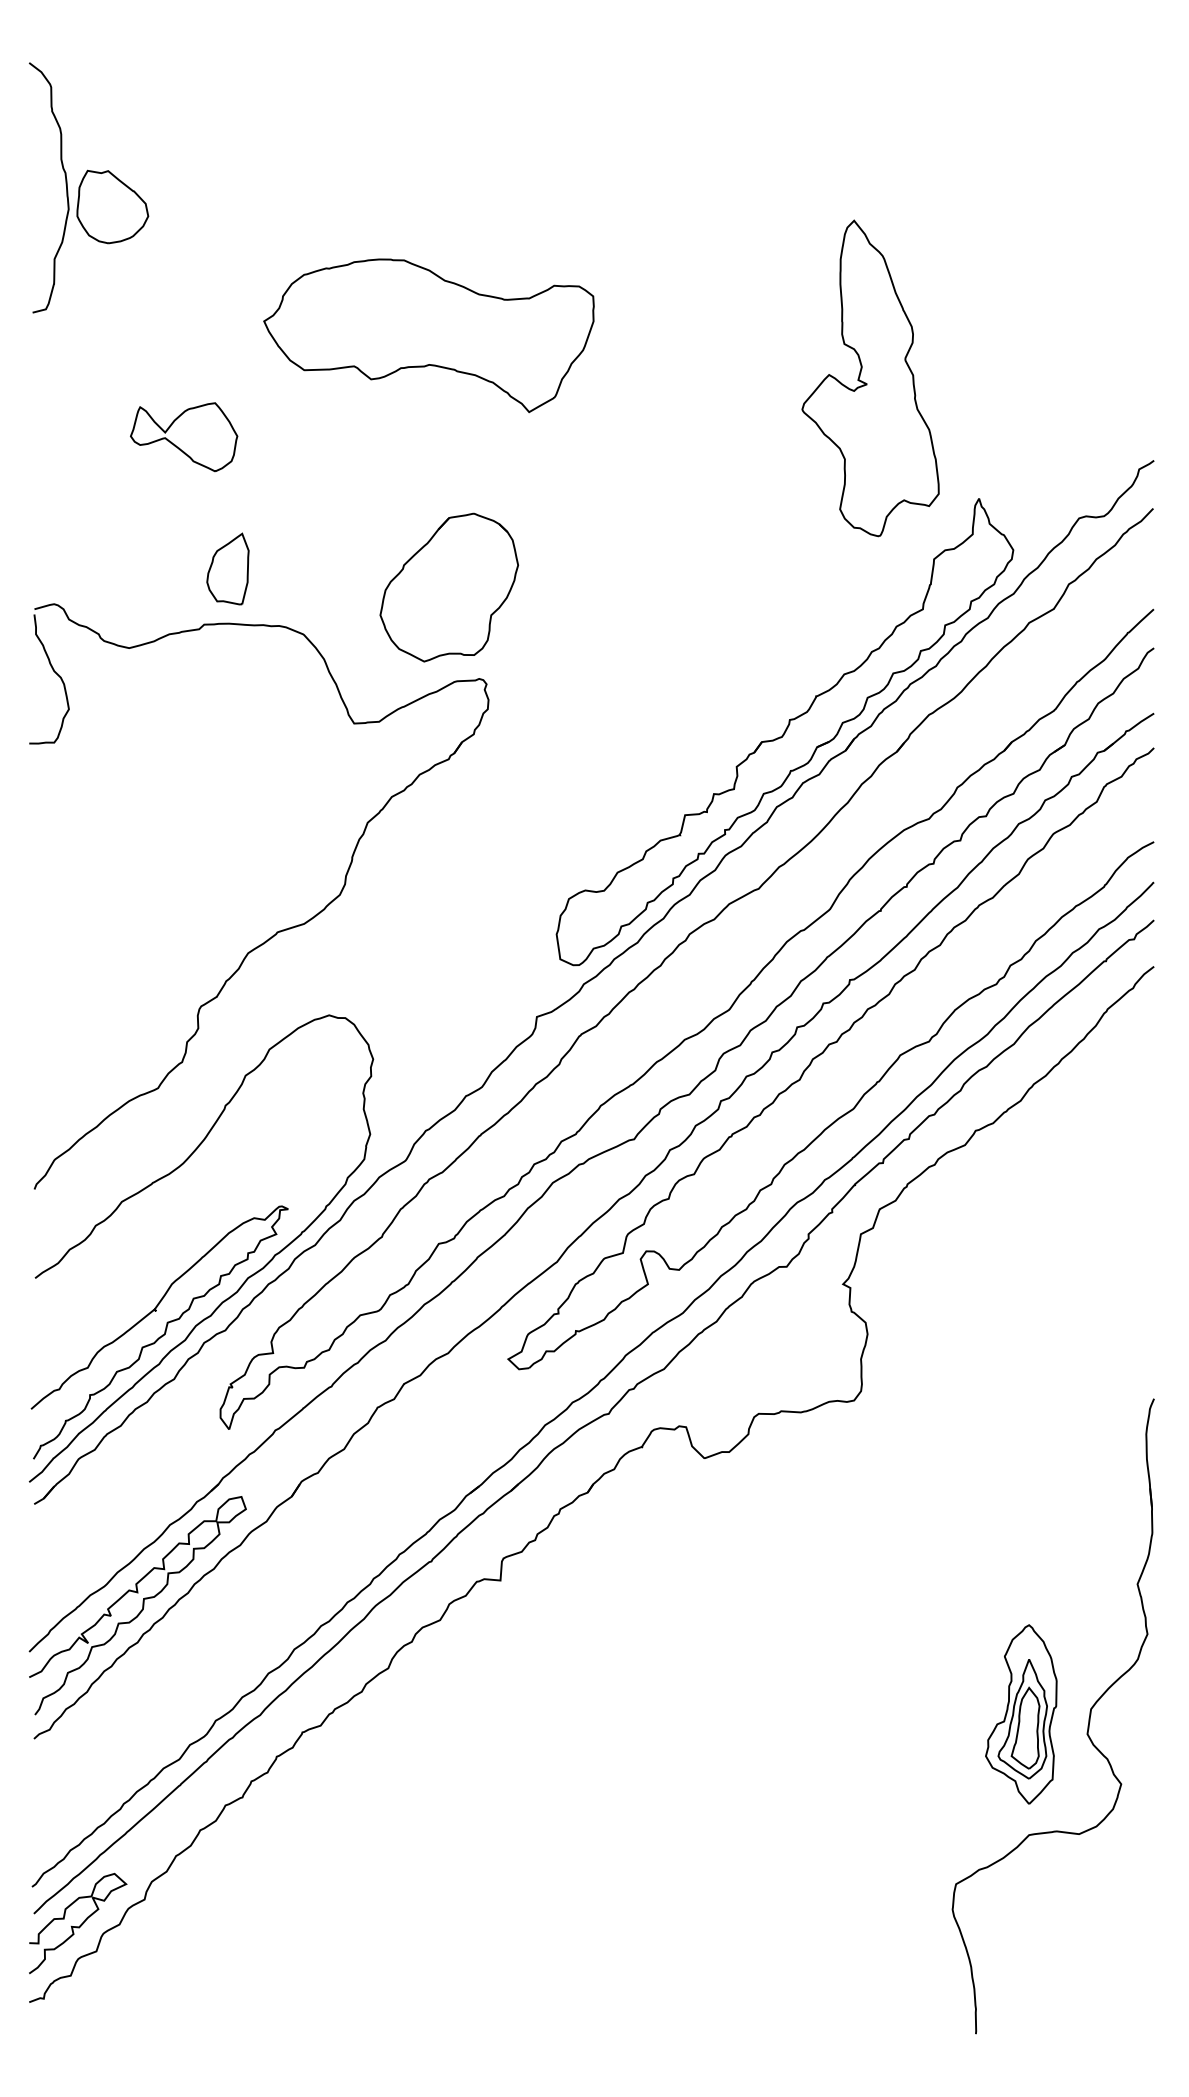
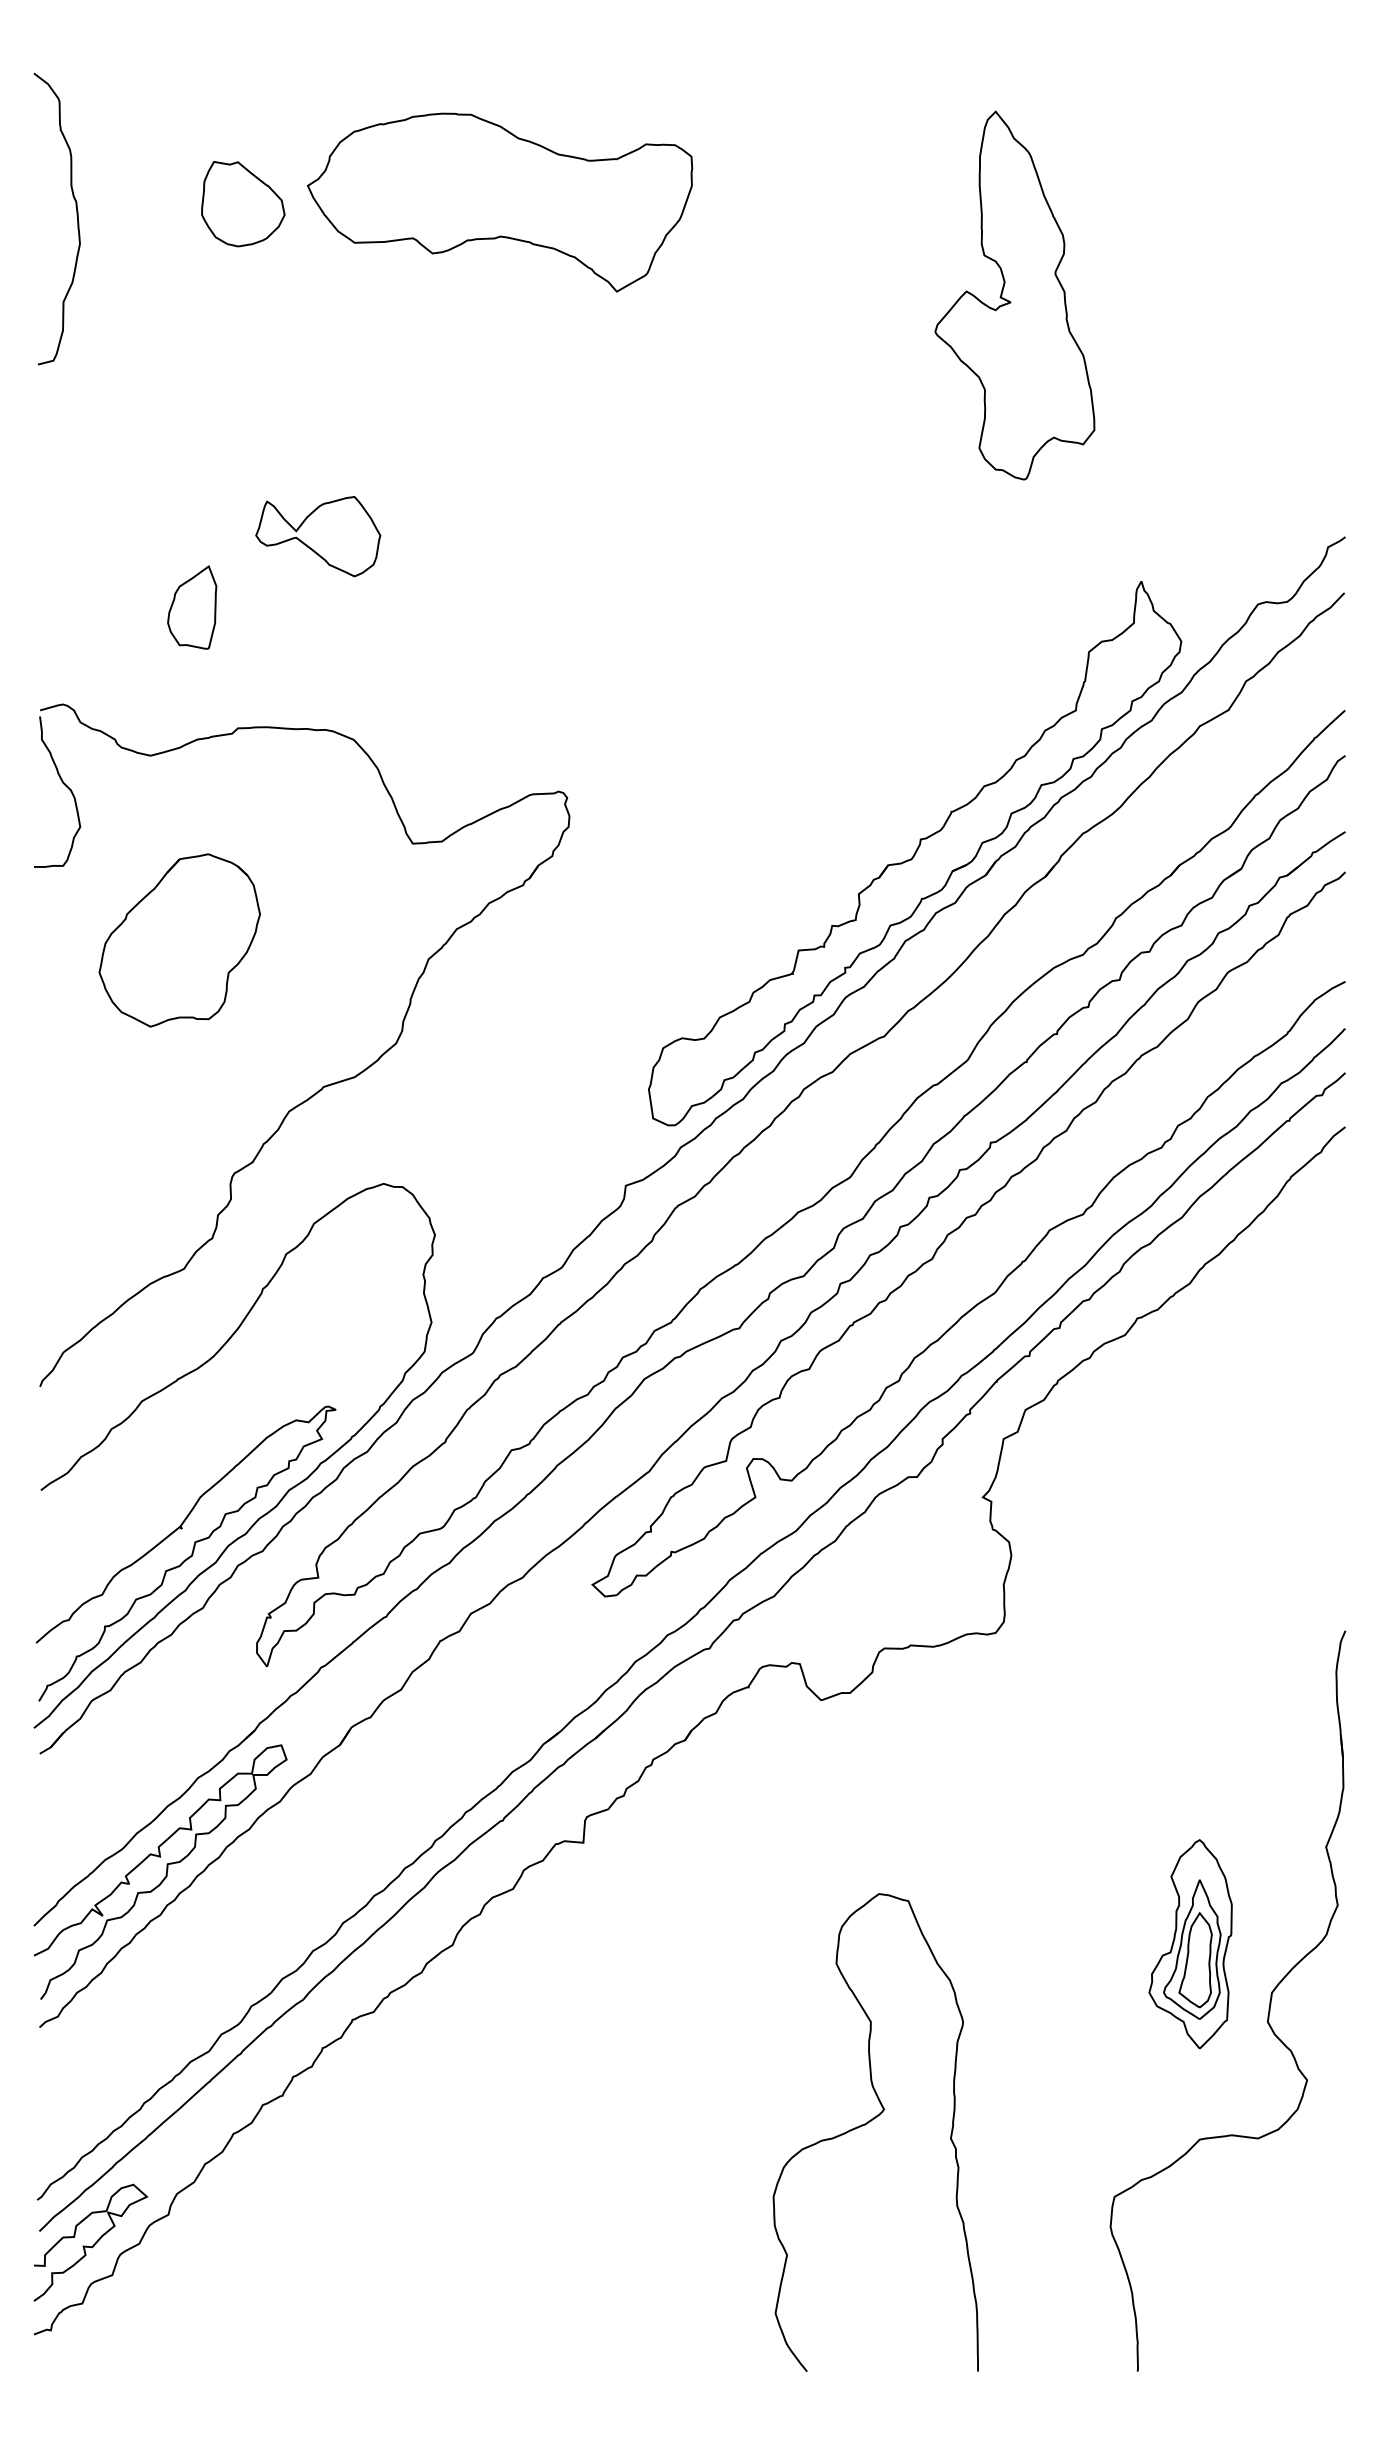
part: (112, 206) -> (242, 203), moved
part: (428, 335) -> (499, 202), moved
part: (870, 378) -> (1014, 295), moved
part: (184, 437) -> (318, 536), moved
part: (227, 568) -> (191, 606), moved
part: (449, 587) -> (180, 940), moved
part: (1021, 1714) -> (1190, 1944), moved
curve: (746, 1820) -> (870, 2122), added

